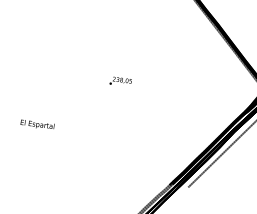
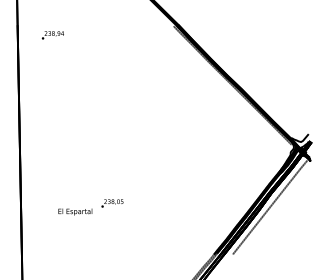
text: (120, 81) -> (112, 203), moved

